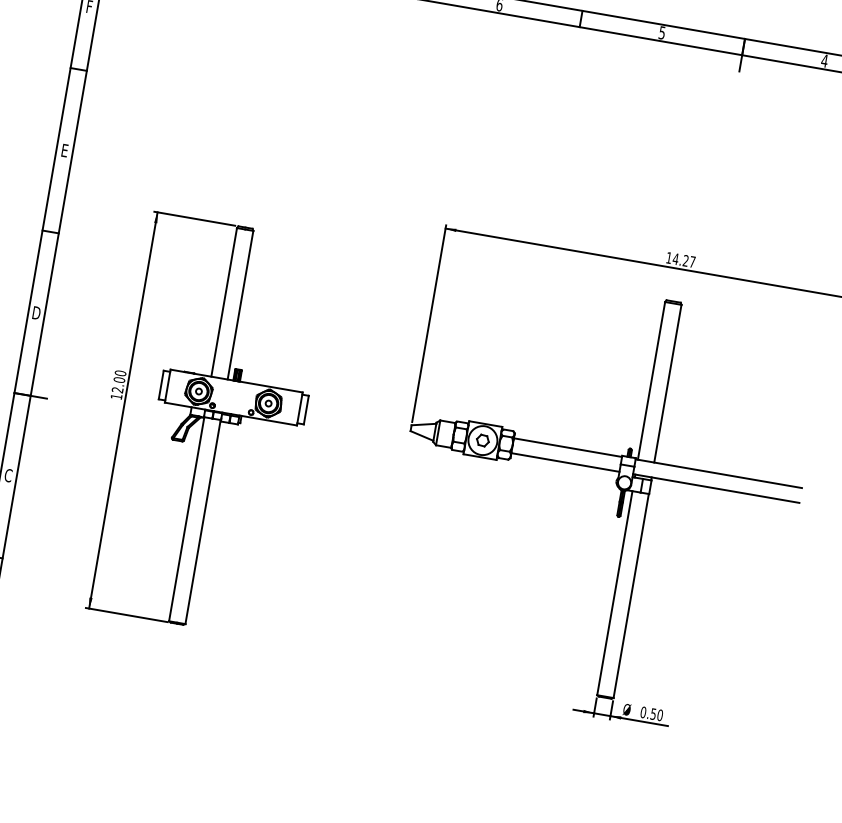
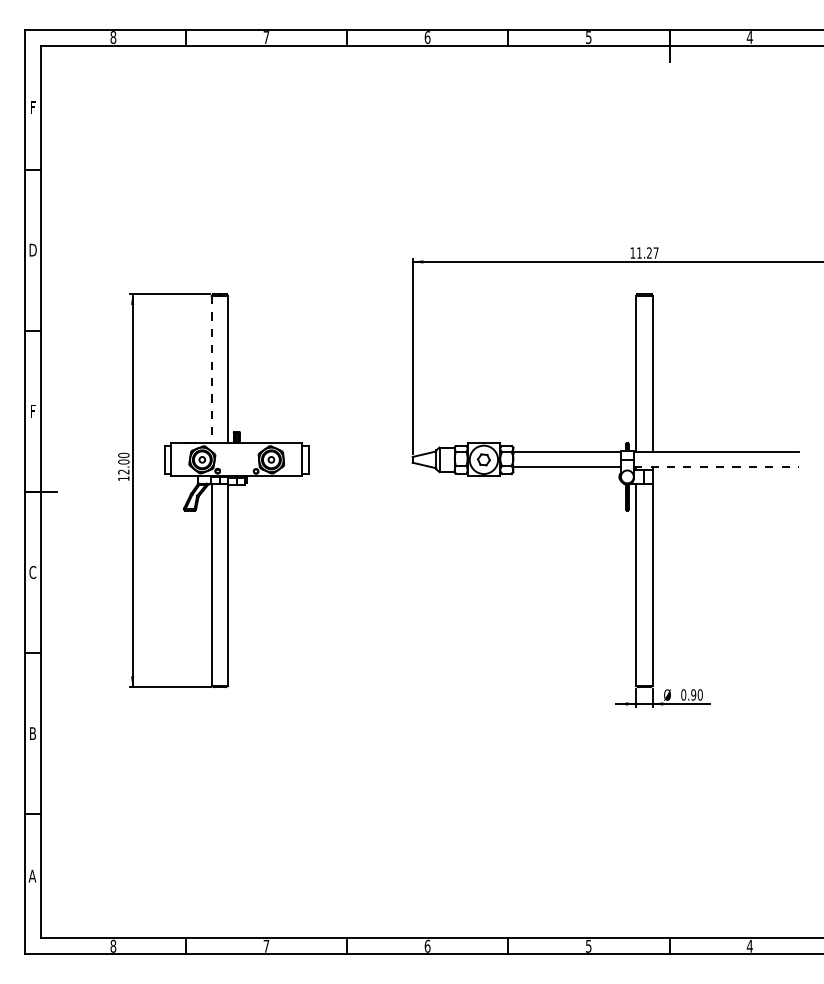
text: (64, 149) -> (32, 249), E -> D
text: (675, 258) -> (639, 252), 14.27 -> 11.27
line: (223, 302) -> (211, 369), solid -> dashed
text: (36, 313) -> (32, 411), D -> F
line: (717, 488) -> (717, 467), solid -> dashed
text: (653, 713) -> (693, 694), 0.50 -> 0.90

